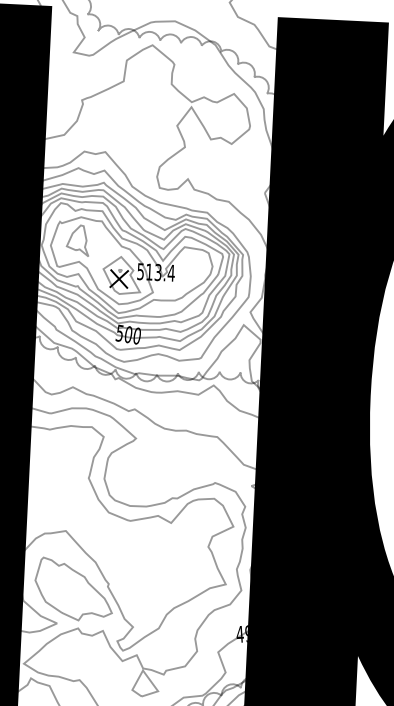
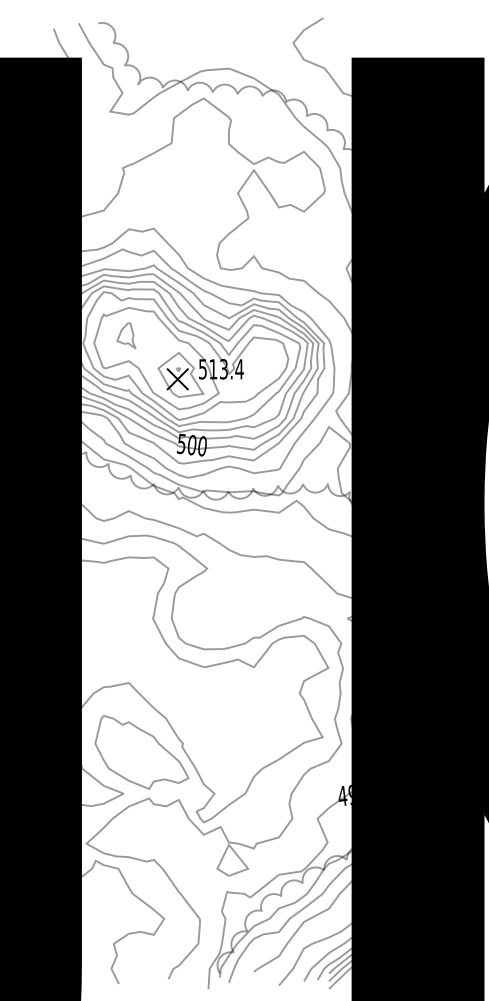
part: (78, 240) -> (126, 335), size x0.7

